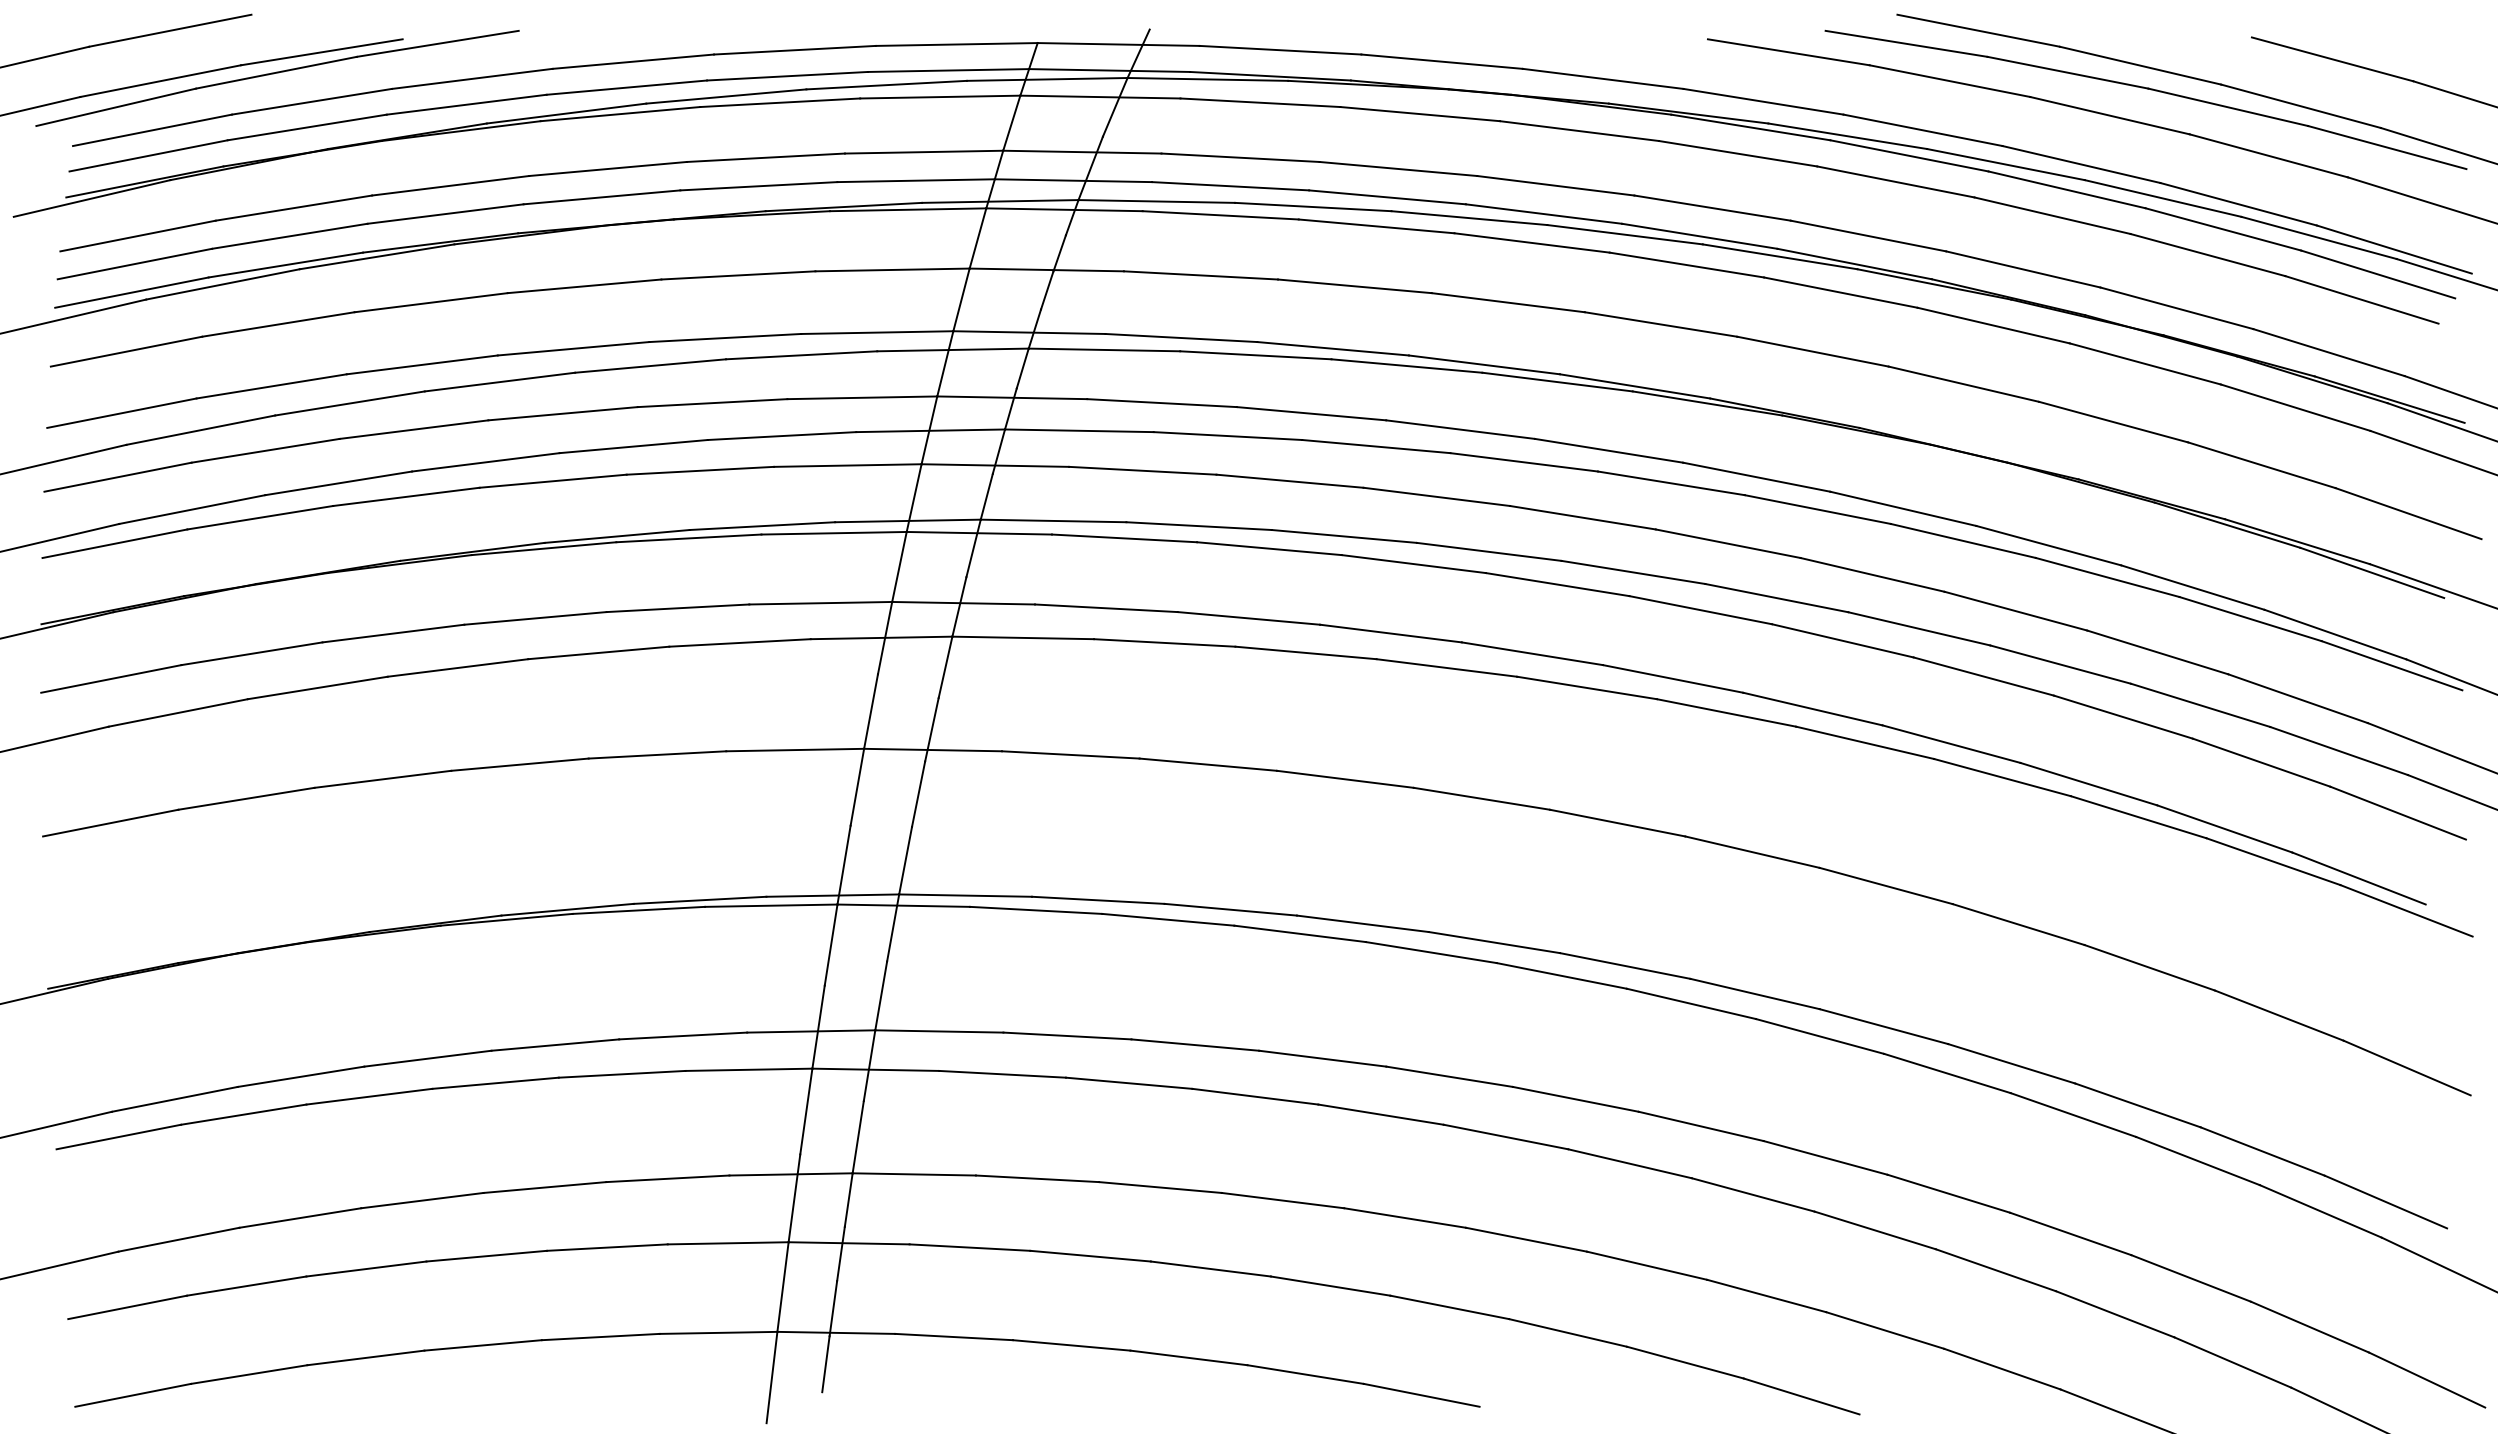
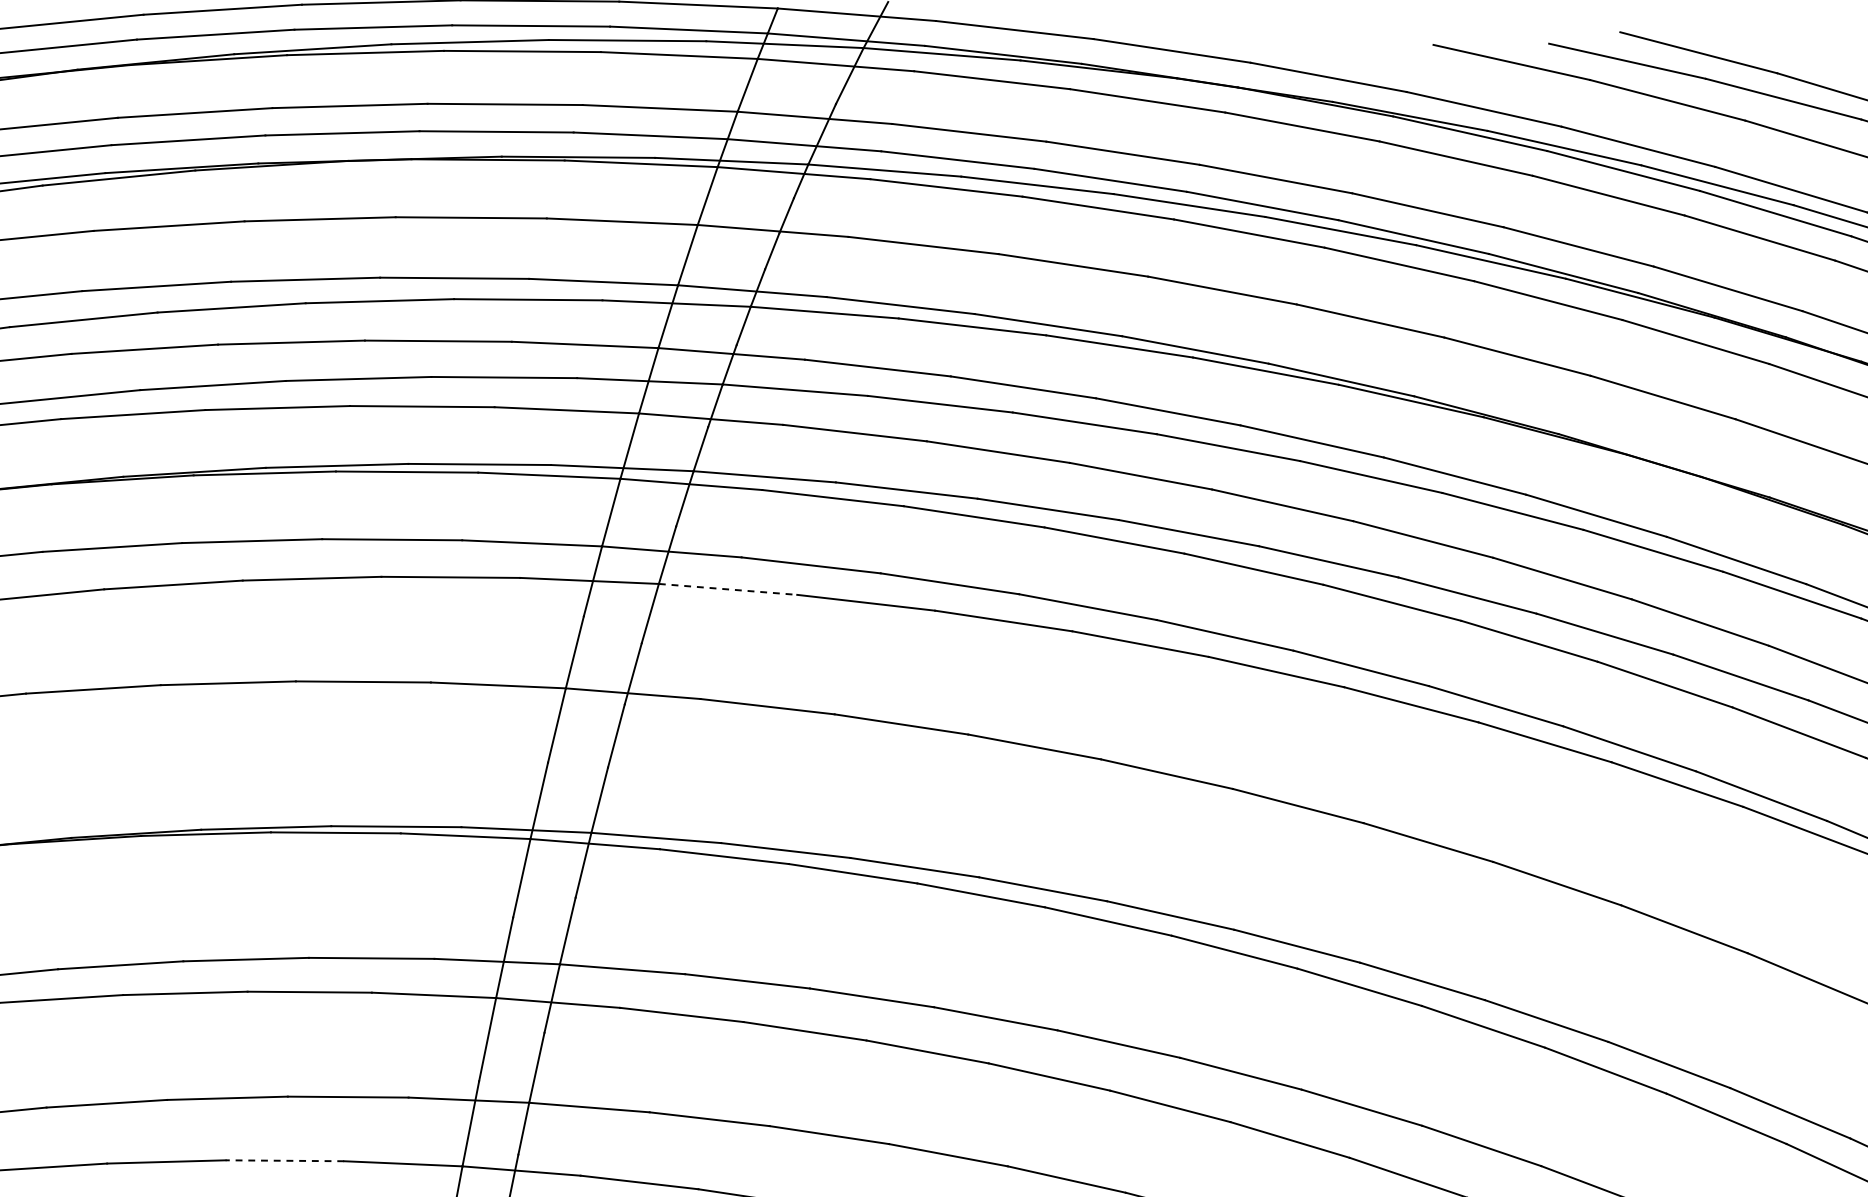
line: (1023, 637) -> (728, 589), solid -> dashed
line: (606, 1247) -> (284, 1160), solid -> dashed

